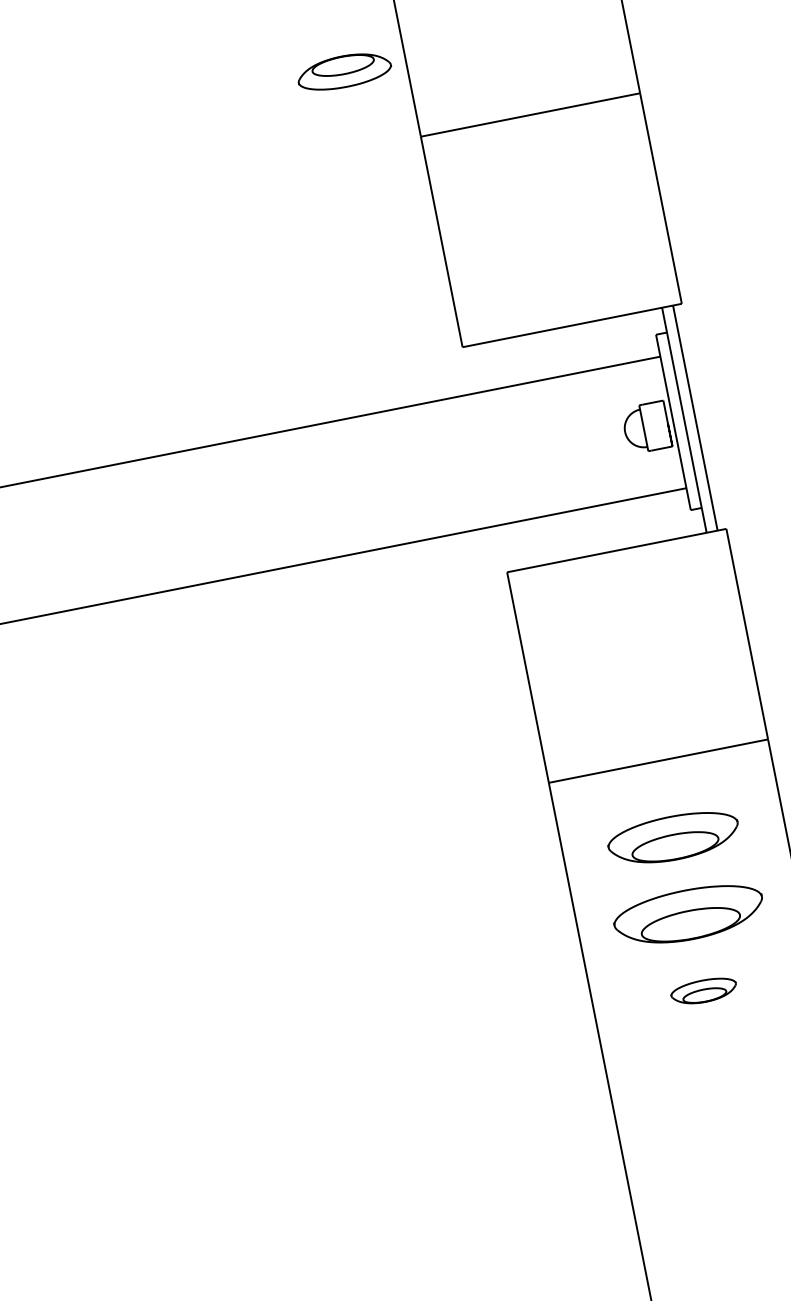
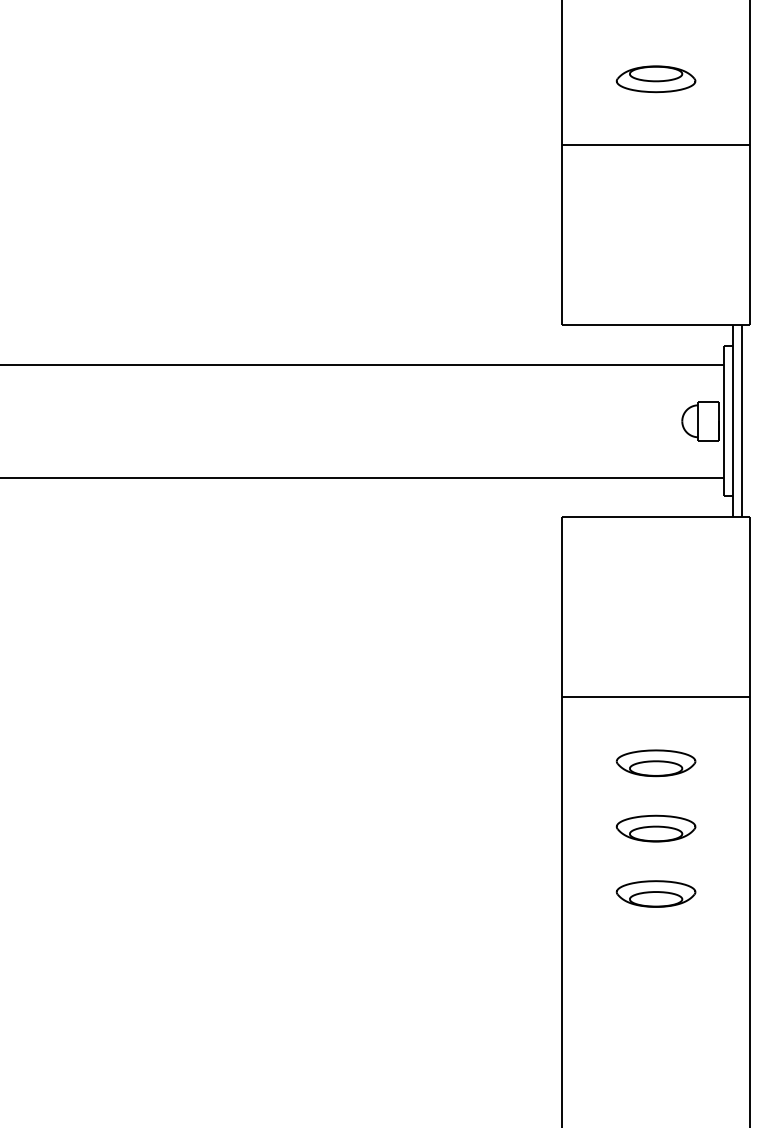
part: (343, 72) -> (655, 79), moved
part: (673, 838) -> (655, 763), size x0.71
part: (688, 914) -> (655, 828), size x0.62
part: (703, 990) -> (655, 893), size x1.43

